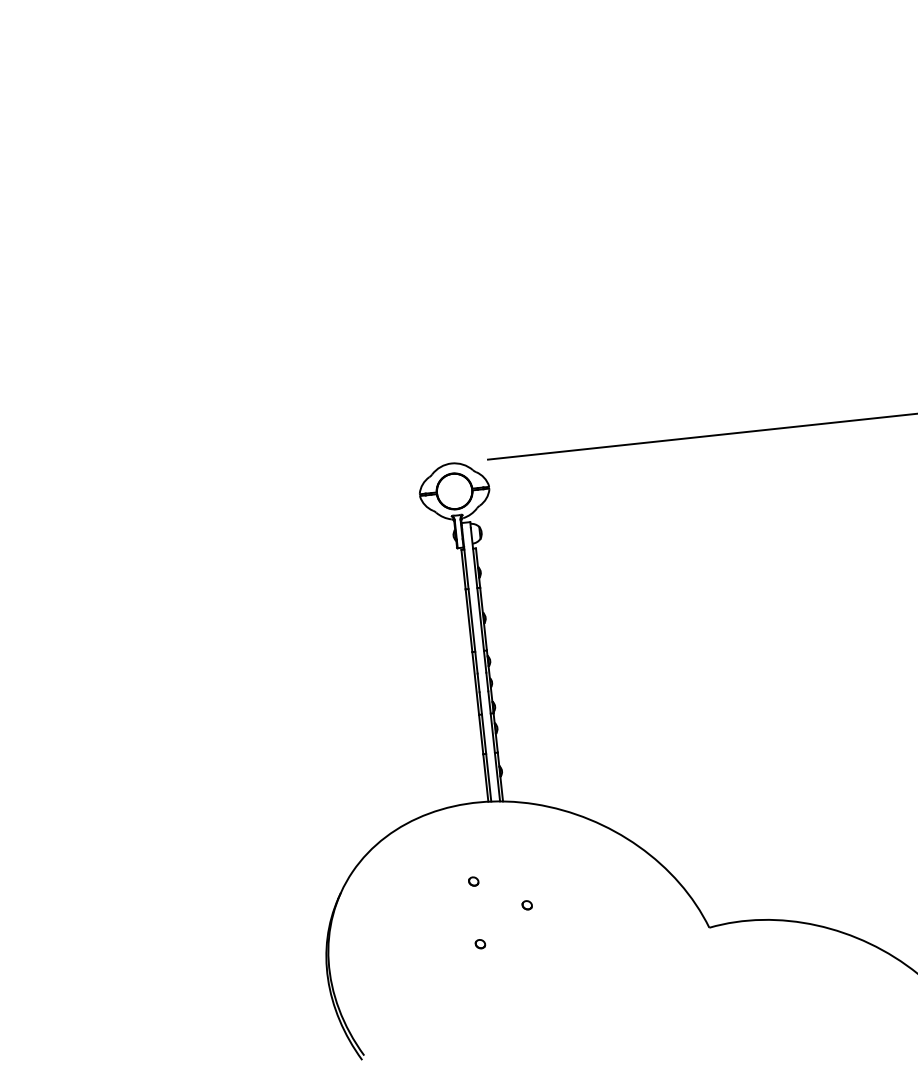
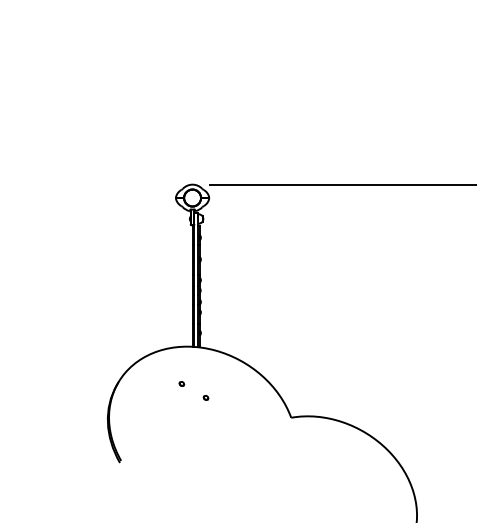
part: (479, 943) -> (181, 413), removed

